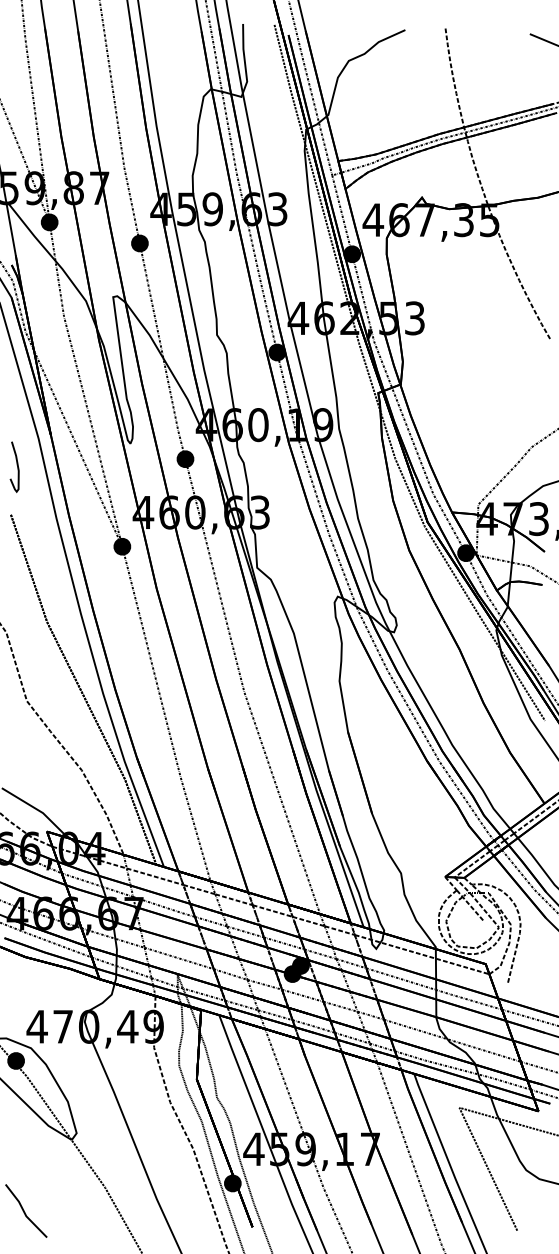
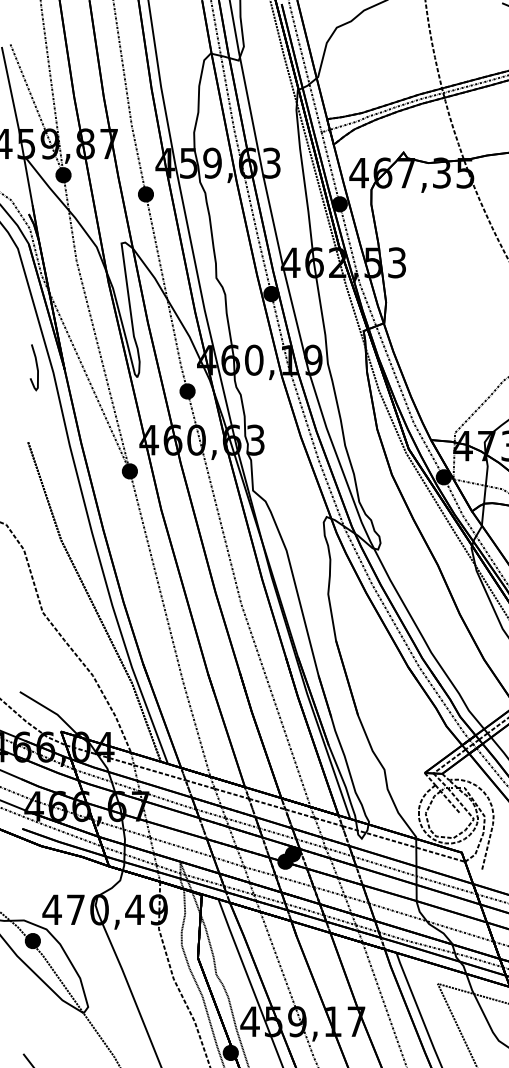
curve: (16, 465) -> (35, 366), moved

